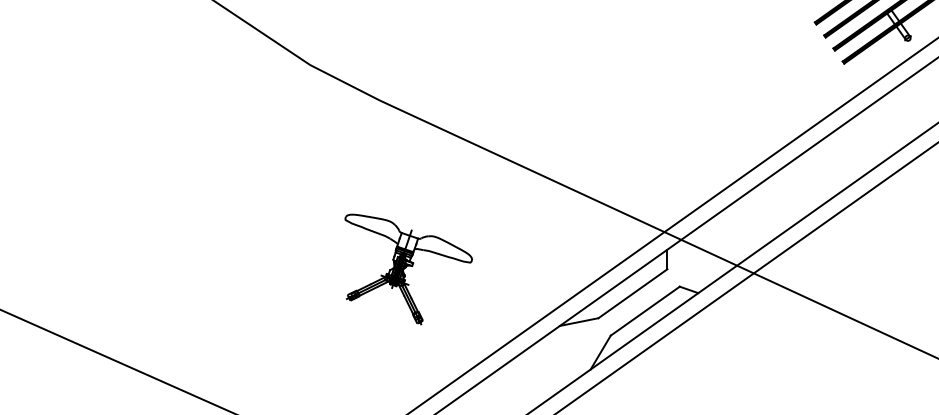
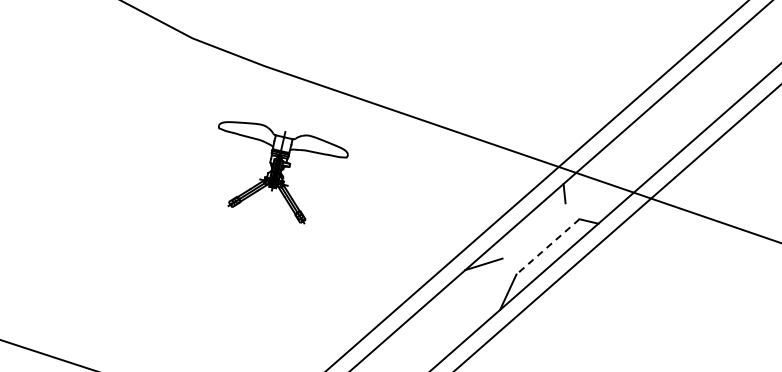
part: (408, 269) -> (286, 170), moved
line: (632, 293) -> (533, 230), removed
line: (644, 311) -> (547, 247), solid -> dashed

